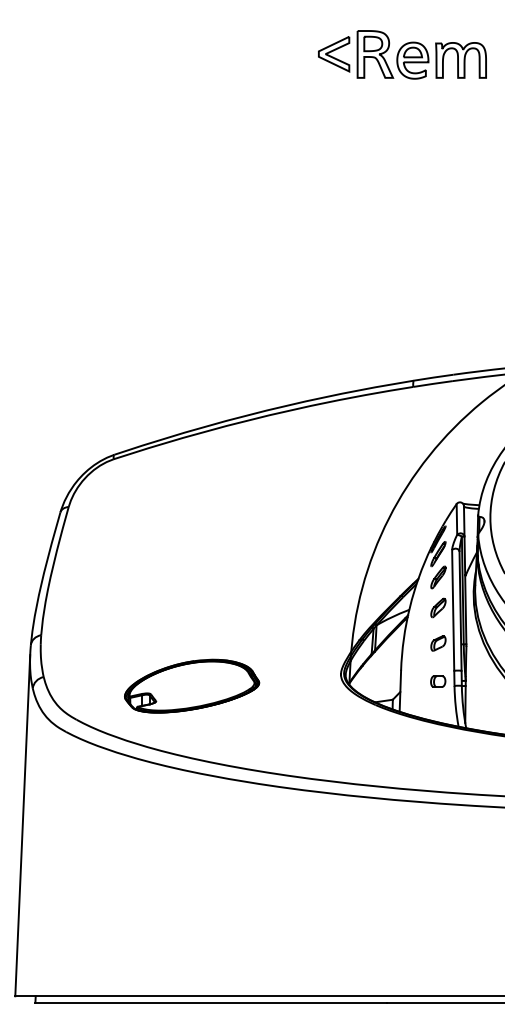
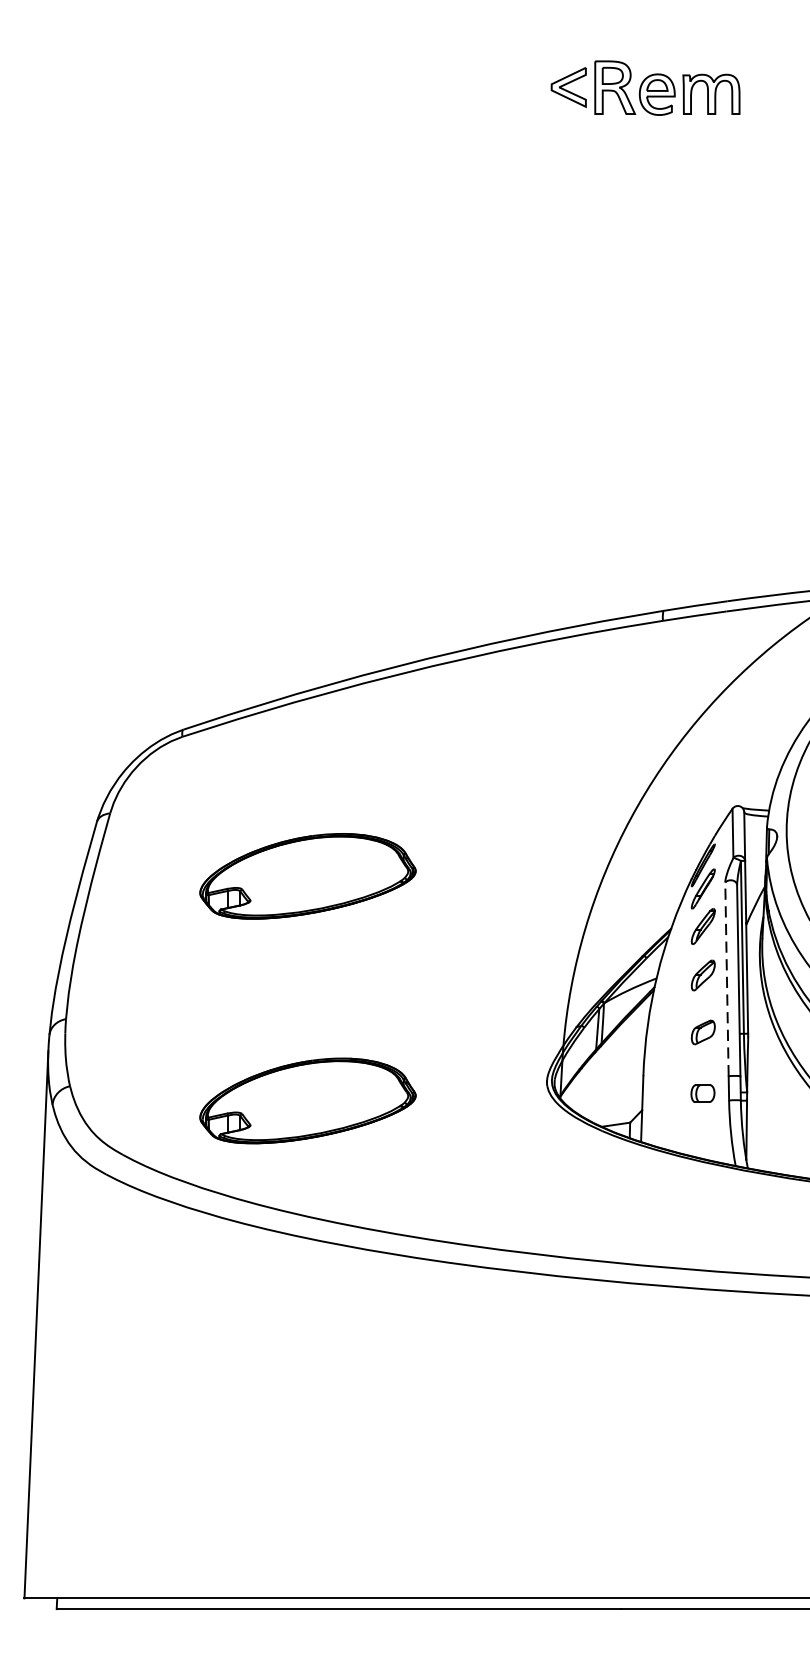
part: (402, 54) -> (645, 87), size x0.7
part: (192, 545) -> (308, 875), added
line: (453, 609) -> (727, 977), solid -> dashed

